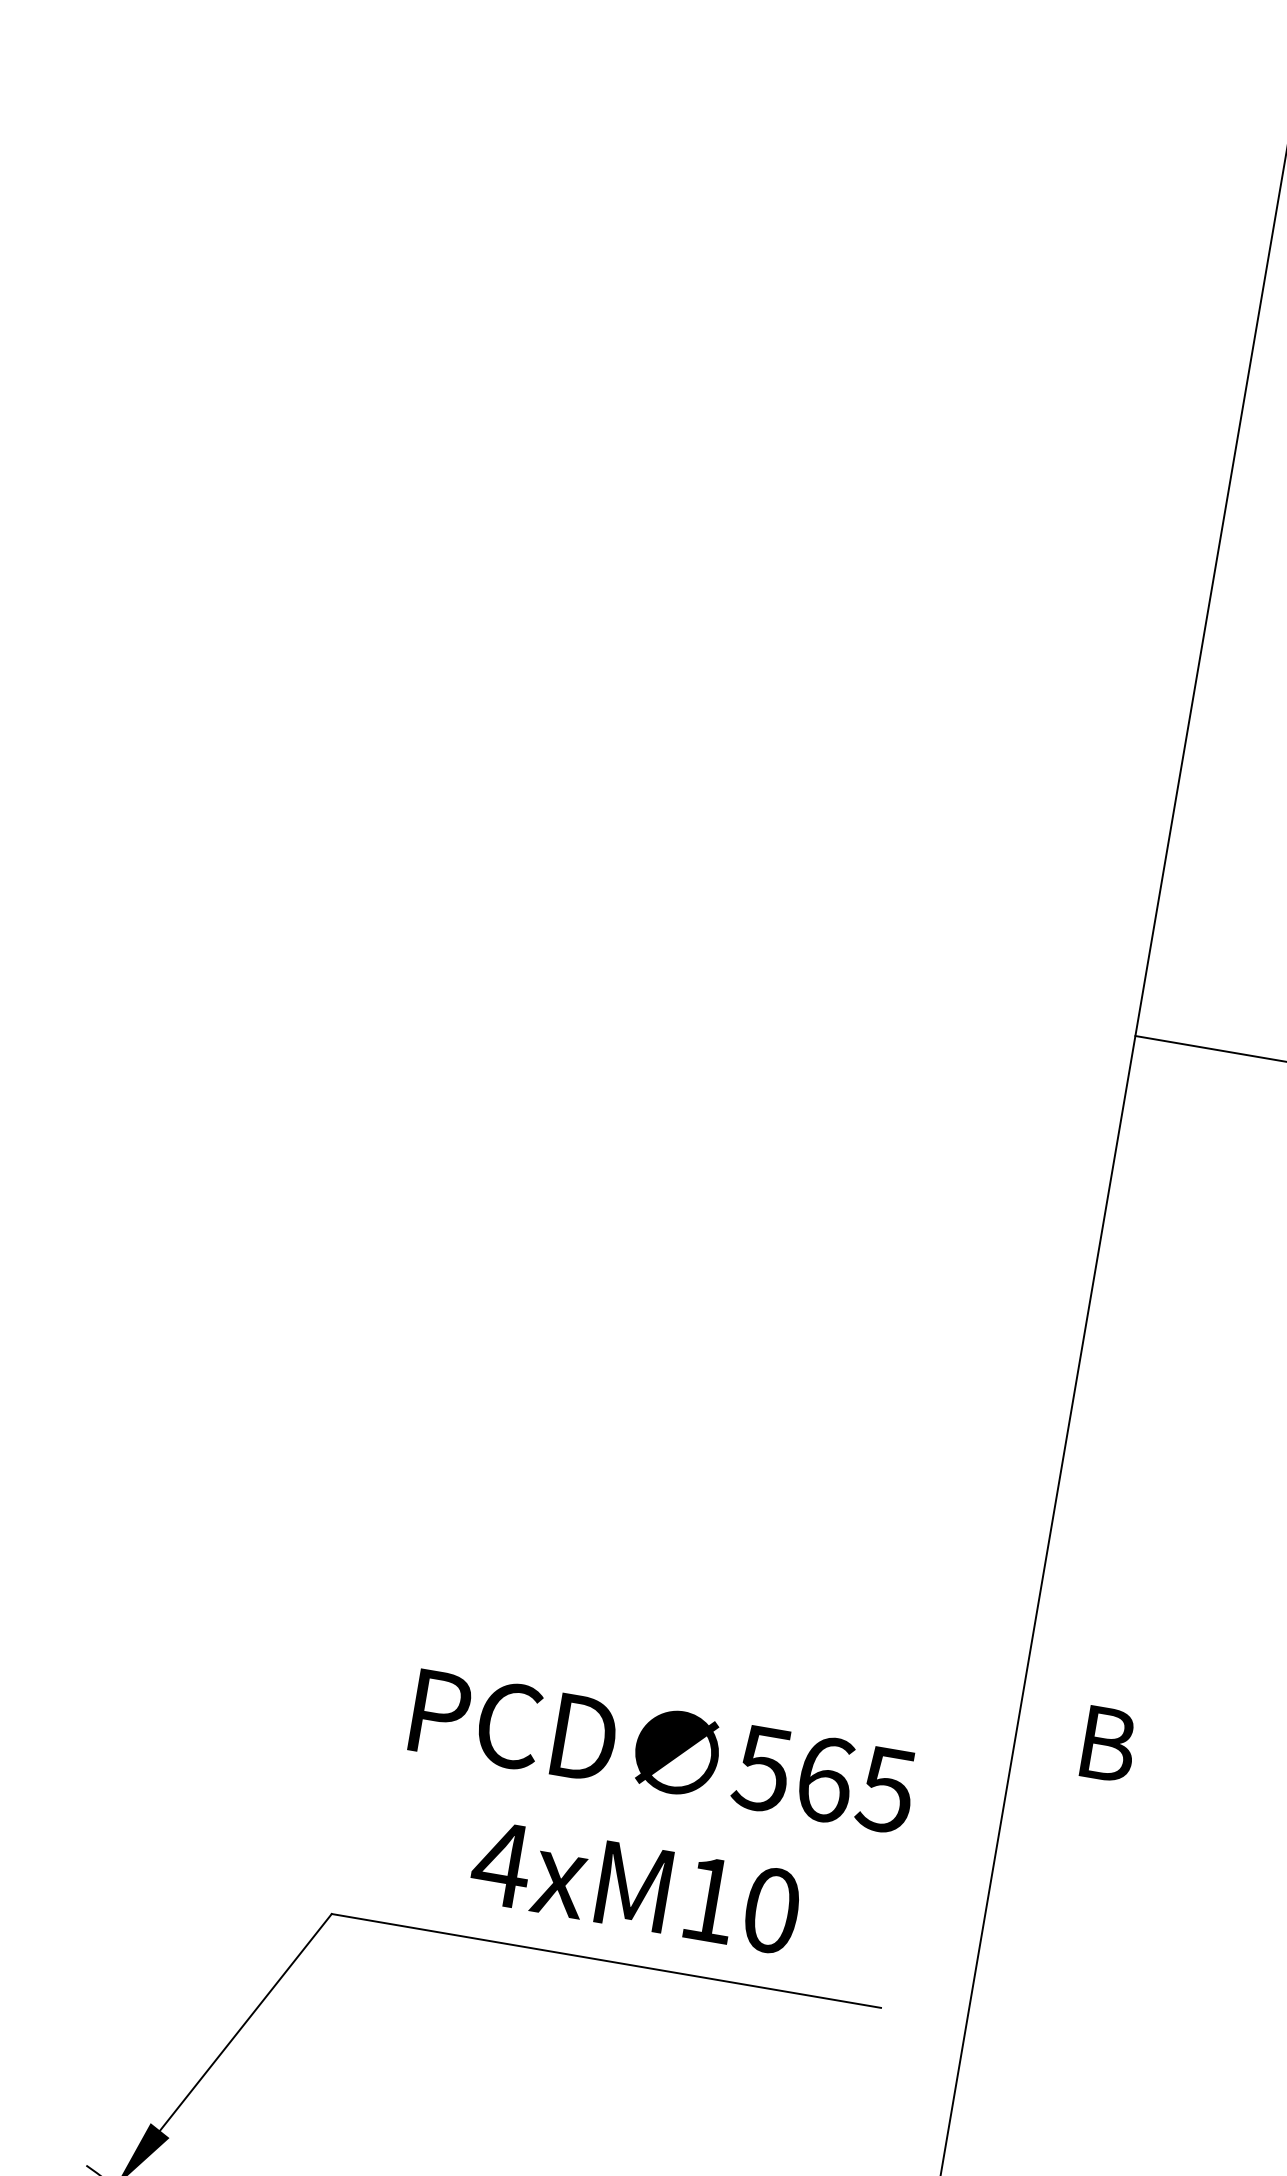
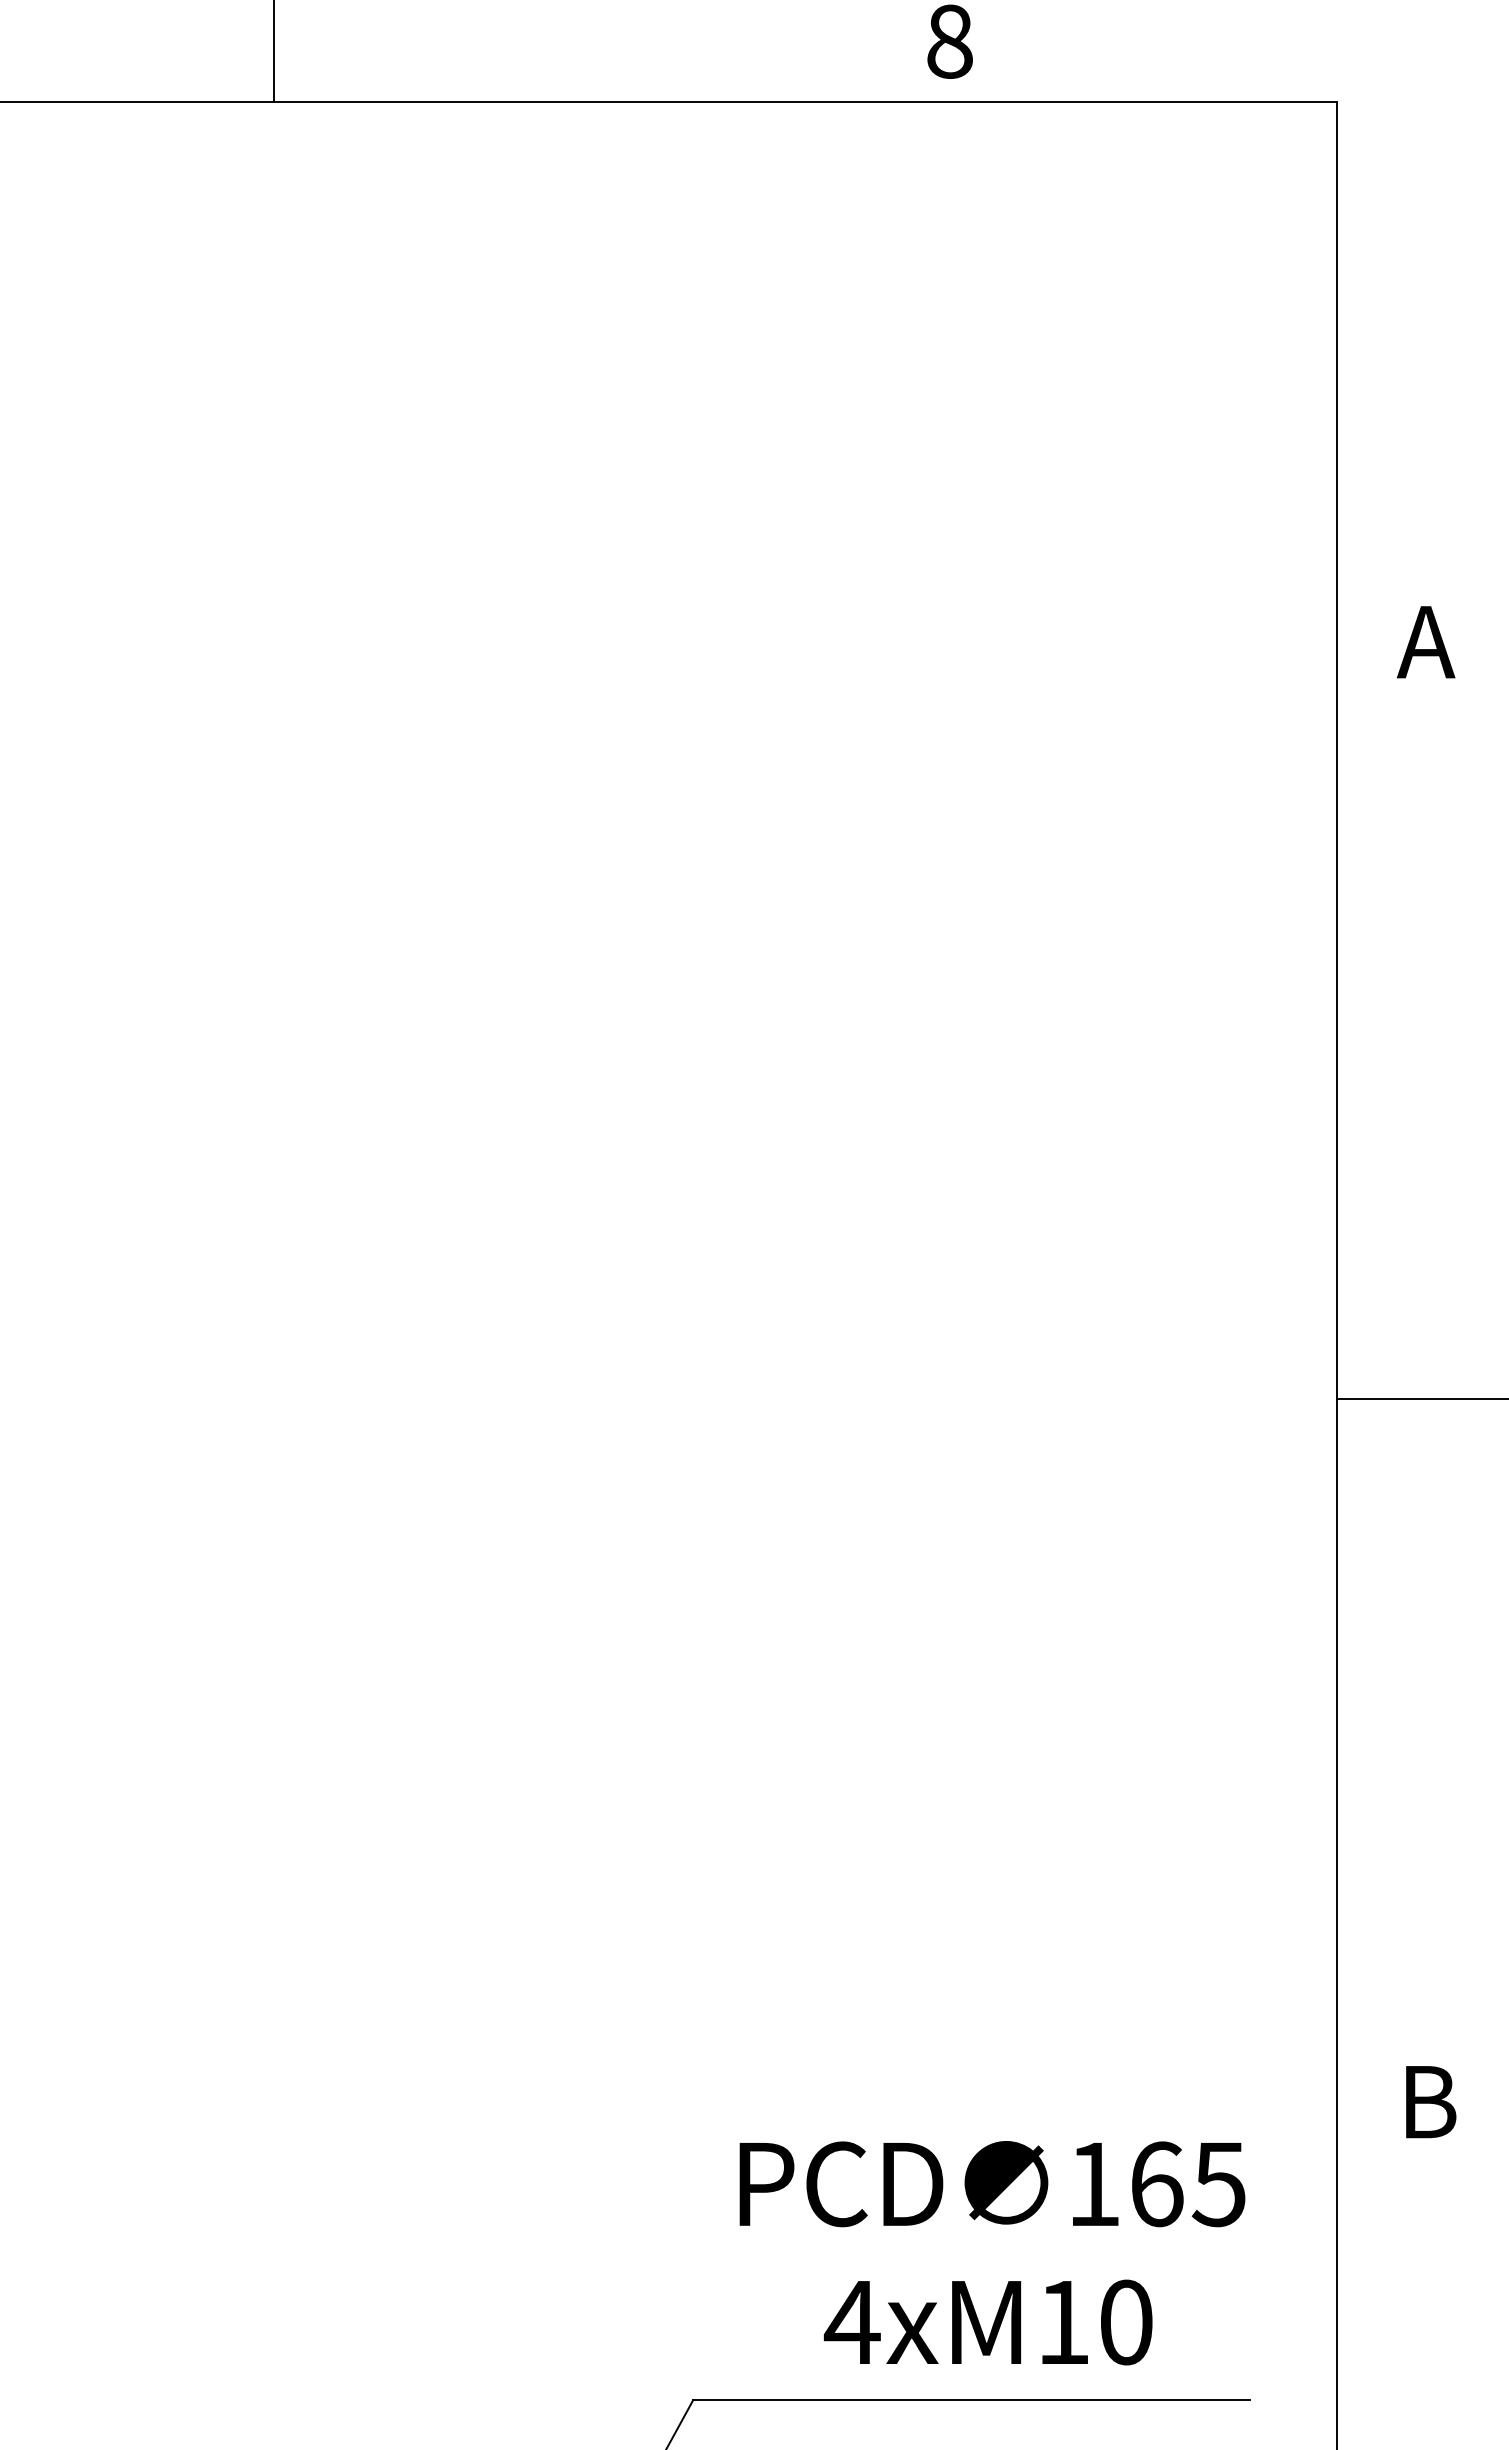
text: (761, 1769) -> (1092, 2185), 565 -> 165

